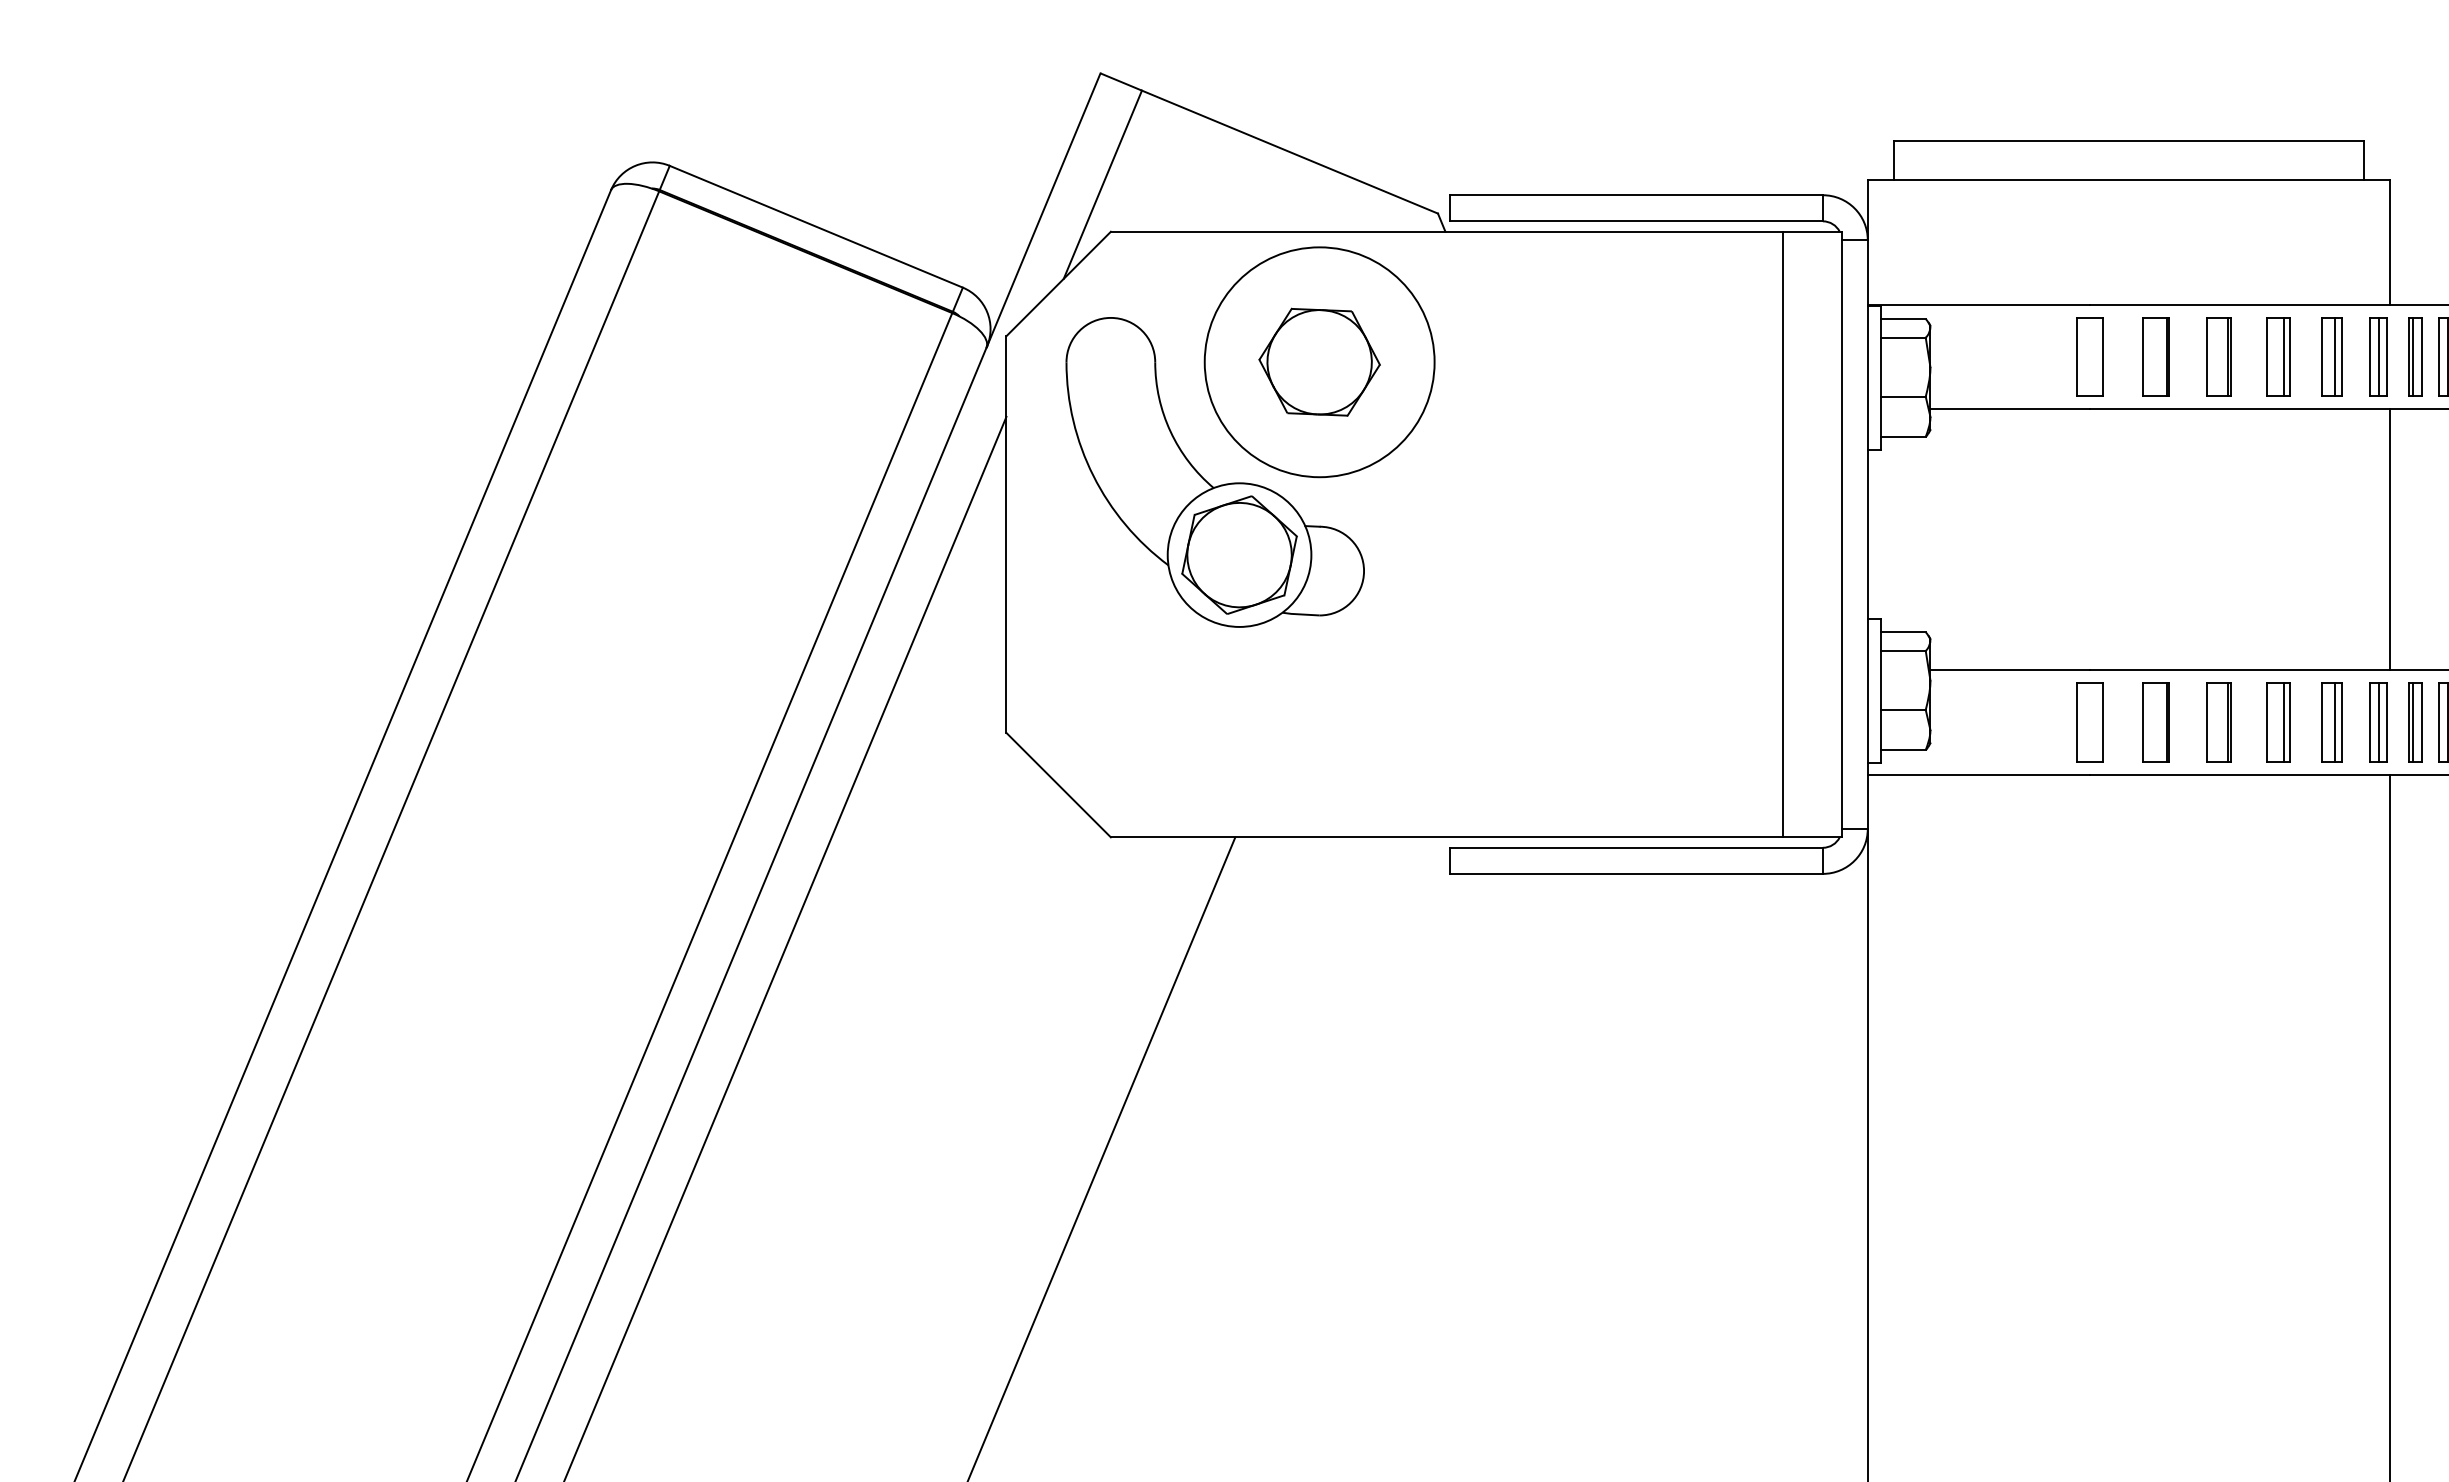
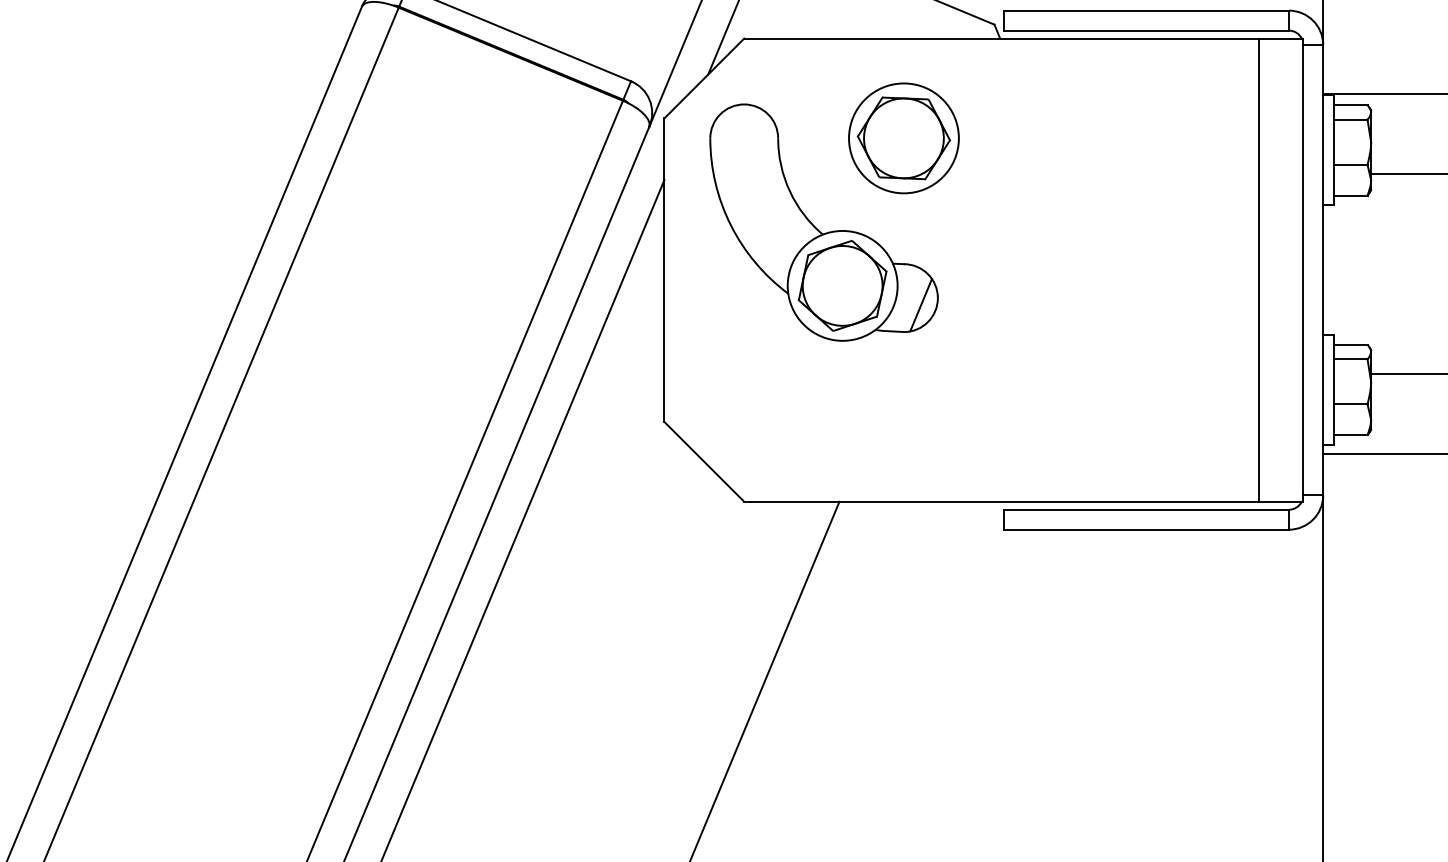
circle: (1319, 362) -> (903, 138), size x0.62
line: (1341, 580) -> (920, 305), added

